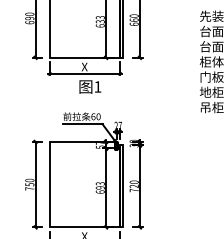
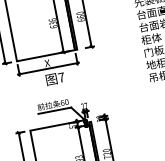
text: (100, 17) -> (52, 19), 633 -> 636
text: (97, 86) -> (61, 77), 1 -> 7

